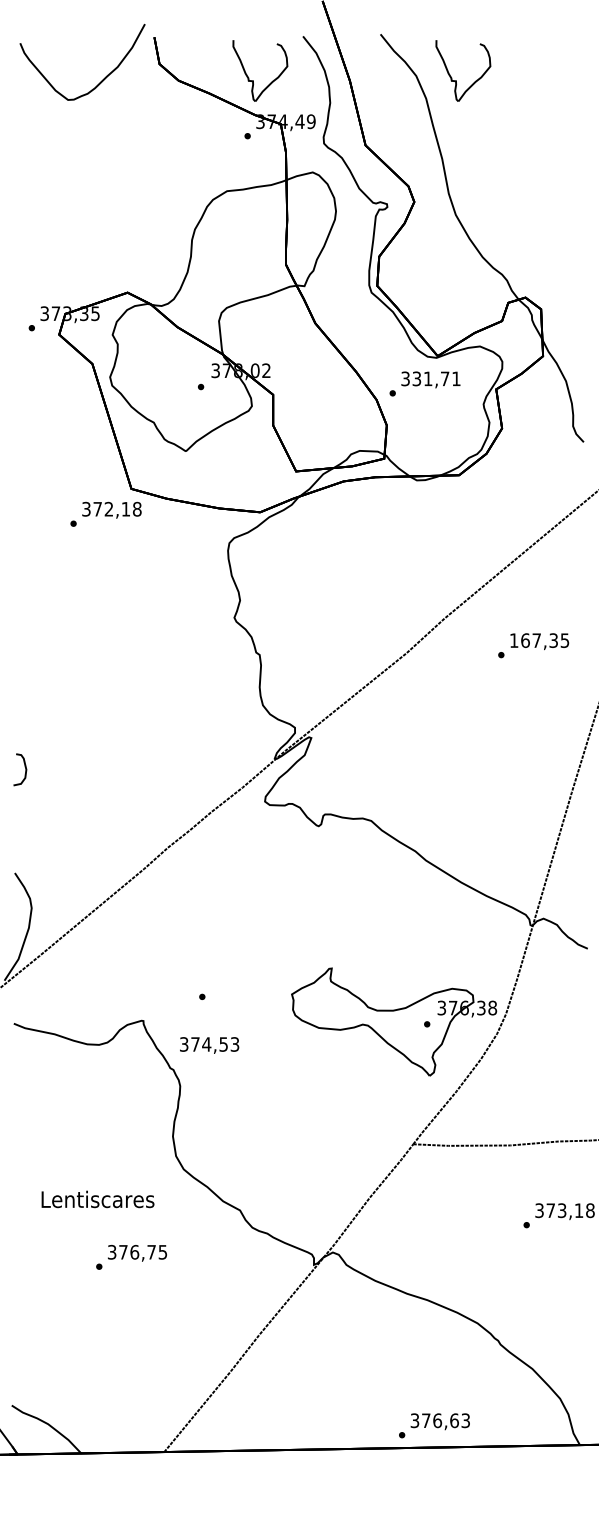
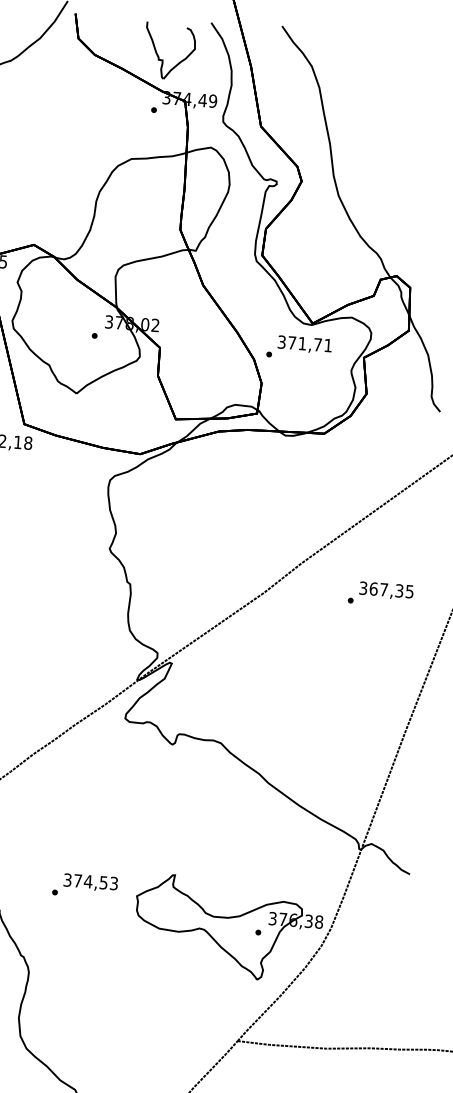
part: (456, 80) -> (348, 73), removed
text: (416, 378) -> (291, 342), 331,71 -> 371,71
text: (514, 640) -> (363, 588), 167,35 -> 367,35
text: (209, 1045) -> (90, 882), moved

